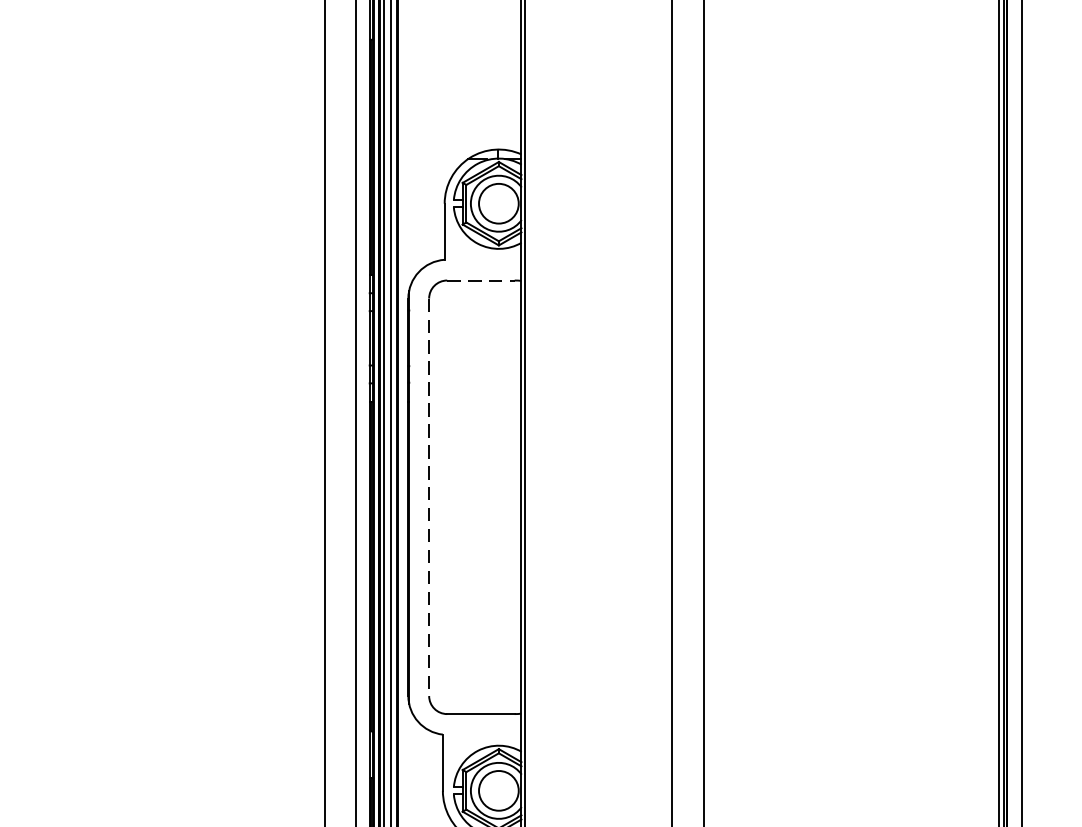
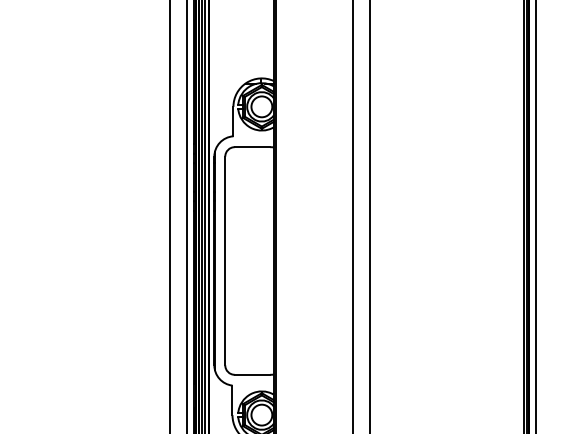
line: (481, 281) -> (252, 147), dashed -> solid
line: (429, 498) -> (225, 261), dashed -> solid

